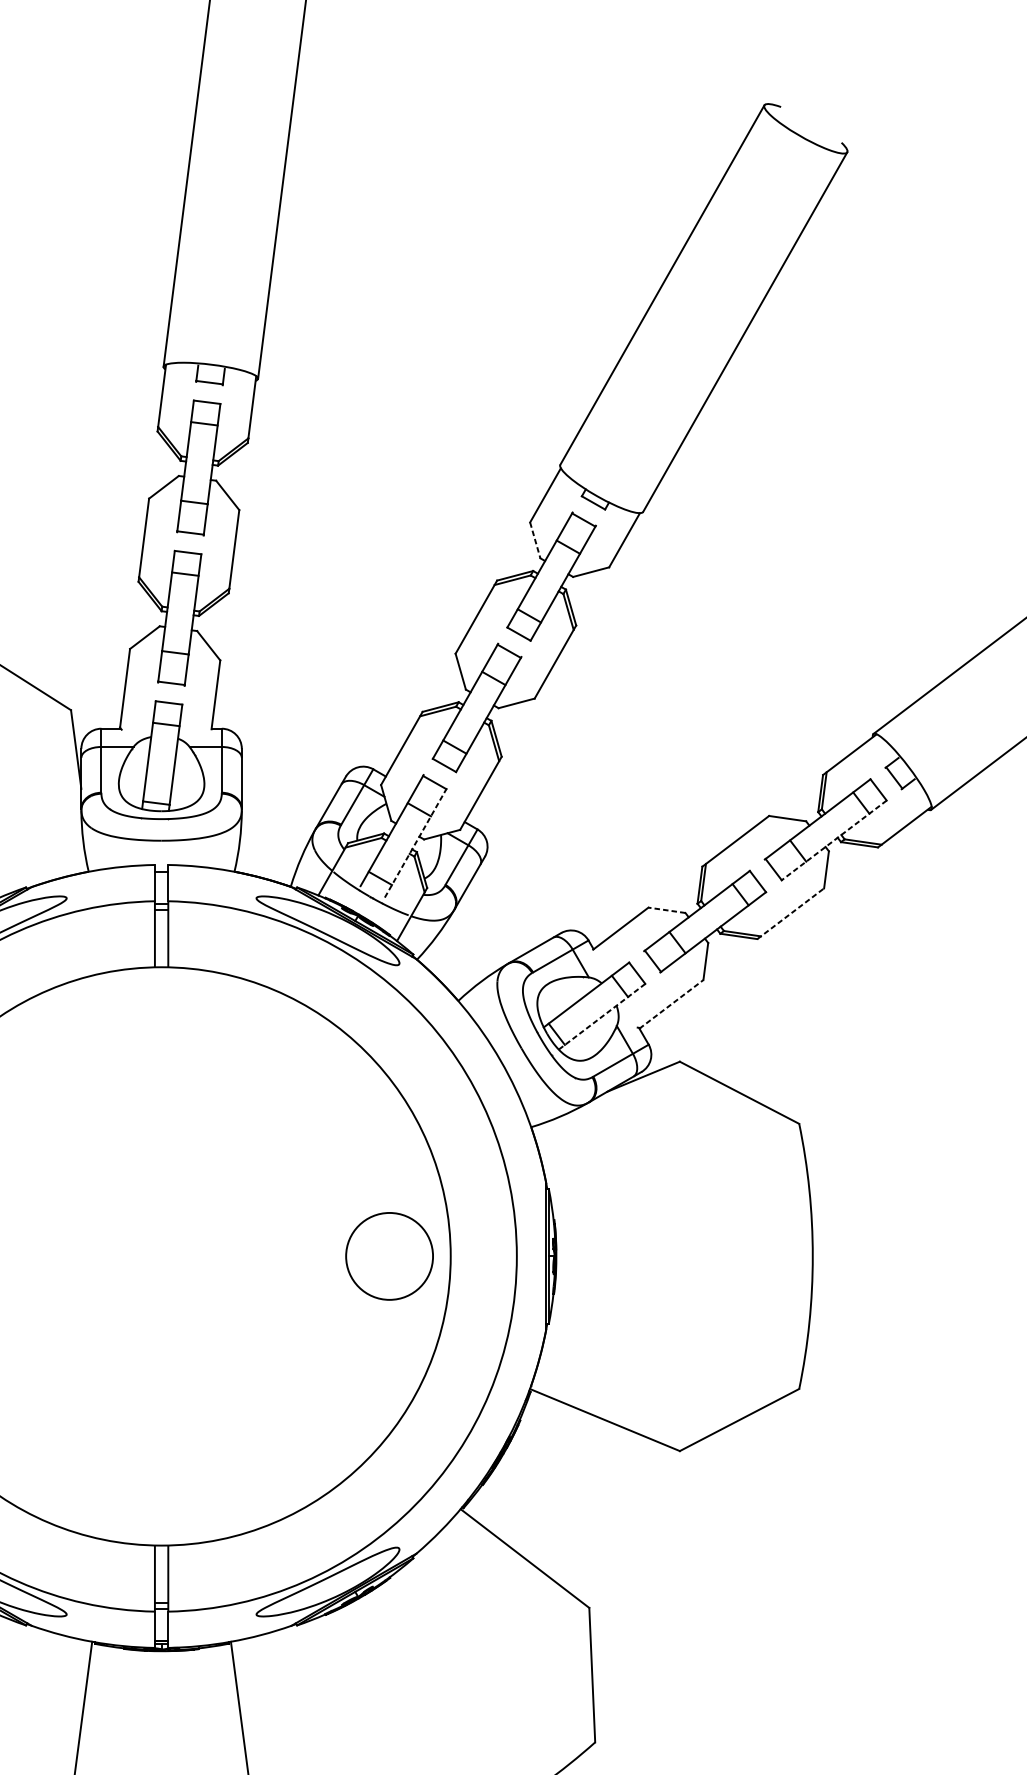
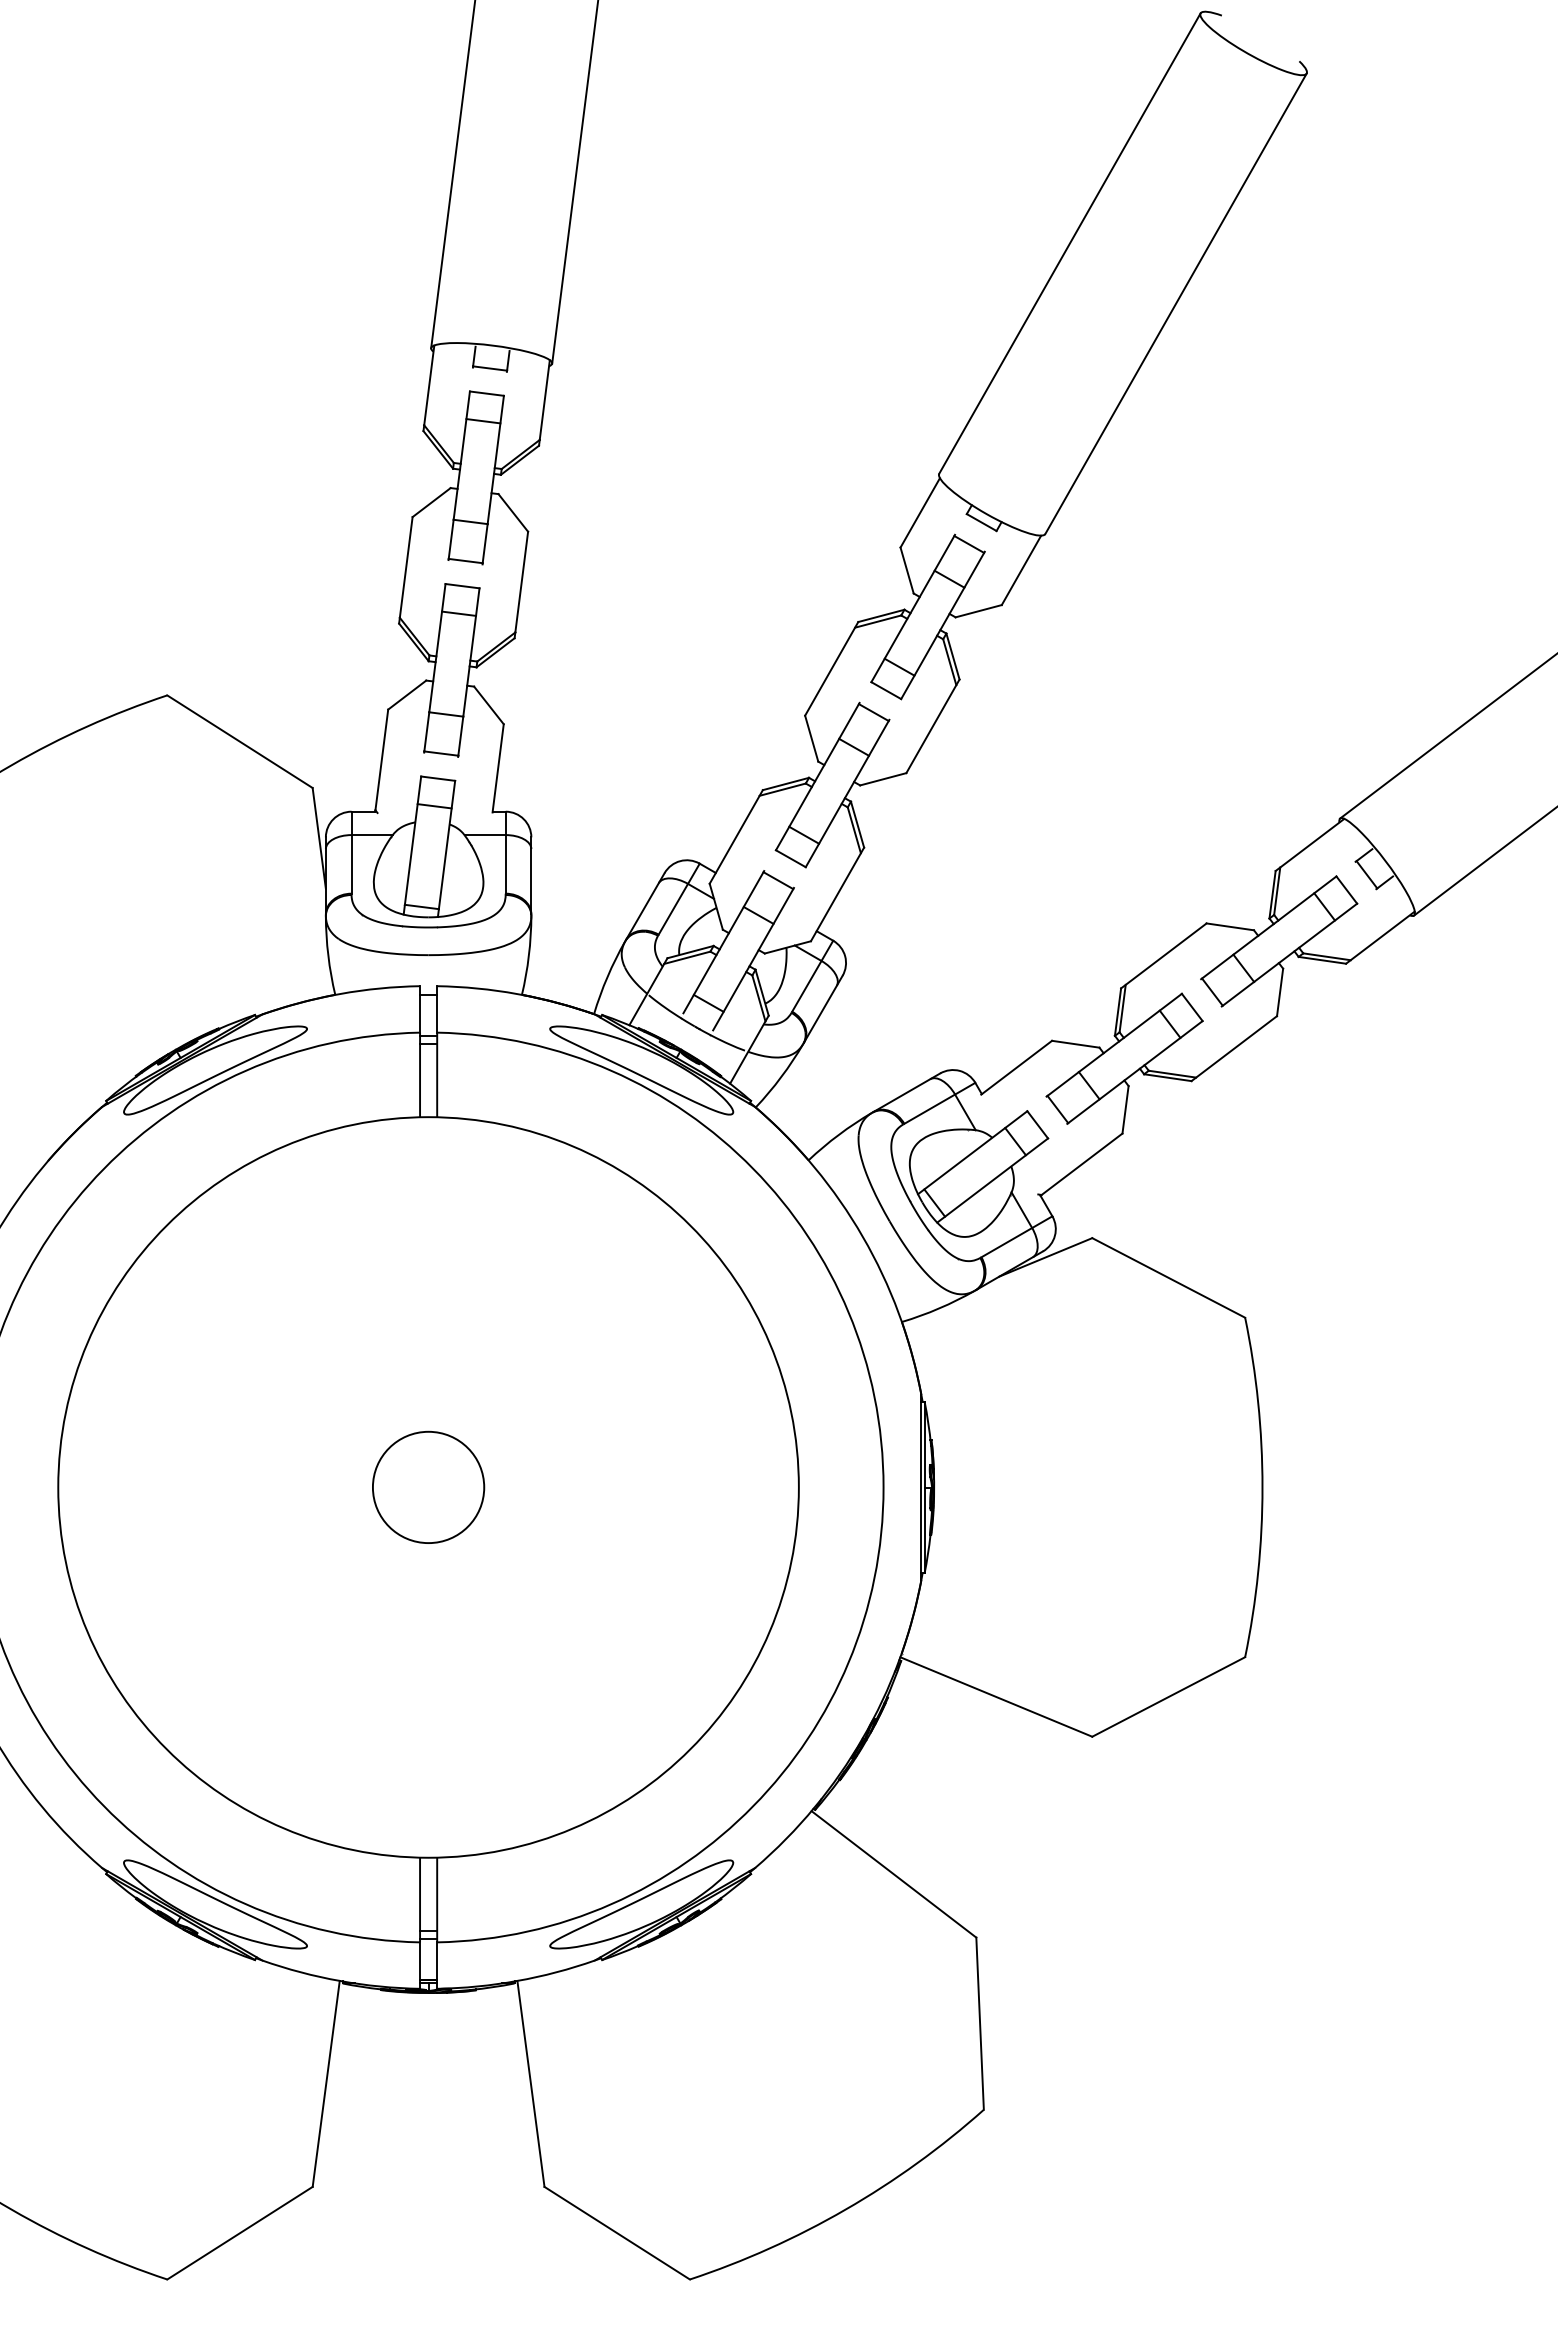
line: (535, 540) -> (907, 570), dashed -> solid
line: (833, 841) -> (1289, 955), dashed -> solid
line: (415, 844) -> (753, 959), dashed -> solid
line: (666, 910) -> (1075, 1044), dashed -> solid
line: (790, 913) -> (1234, 1048), dashed -> solid
line: (671, 1004) -> (1081, 1164), dashed -> solid
line: (601, 1016) -> (992, 1180), dashed -> solid
circle: (389, 1255) -> (428, 1486), moved

